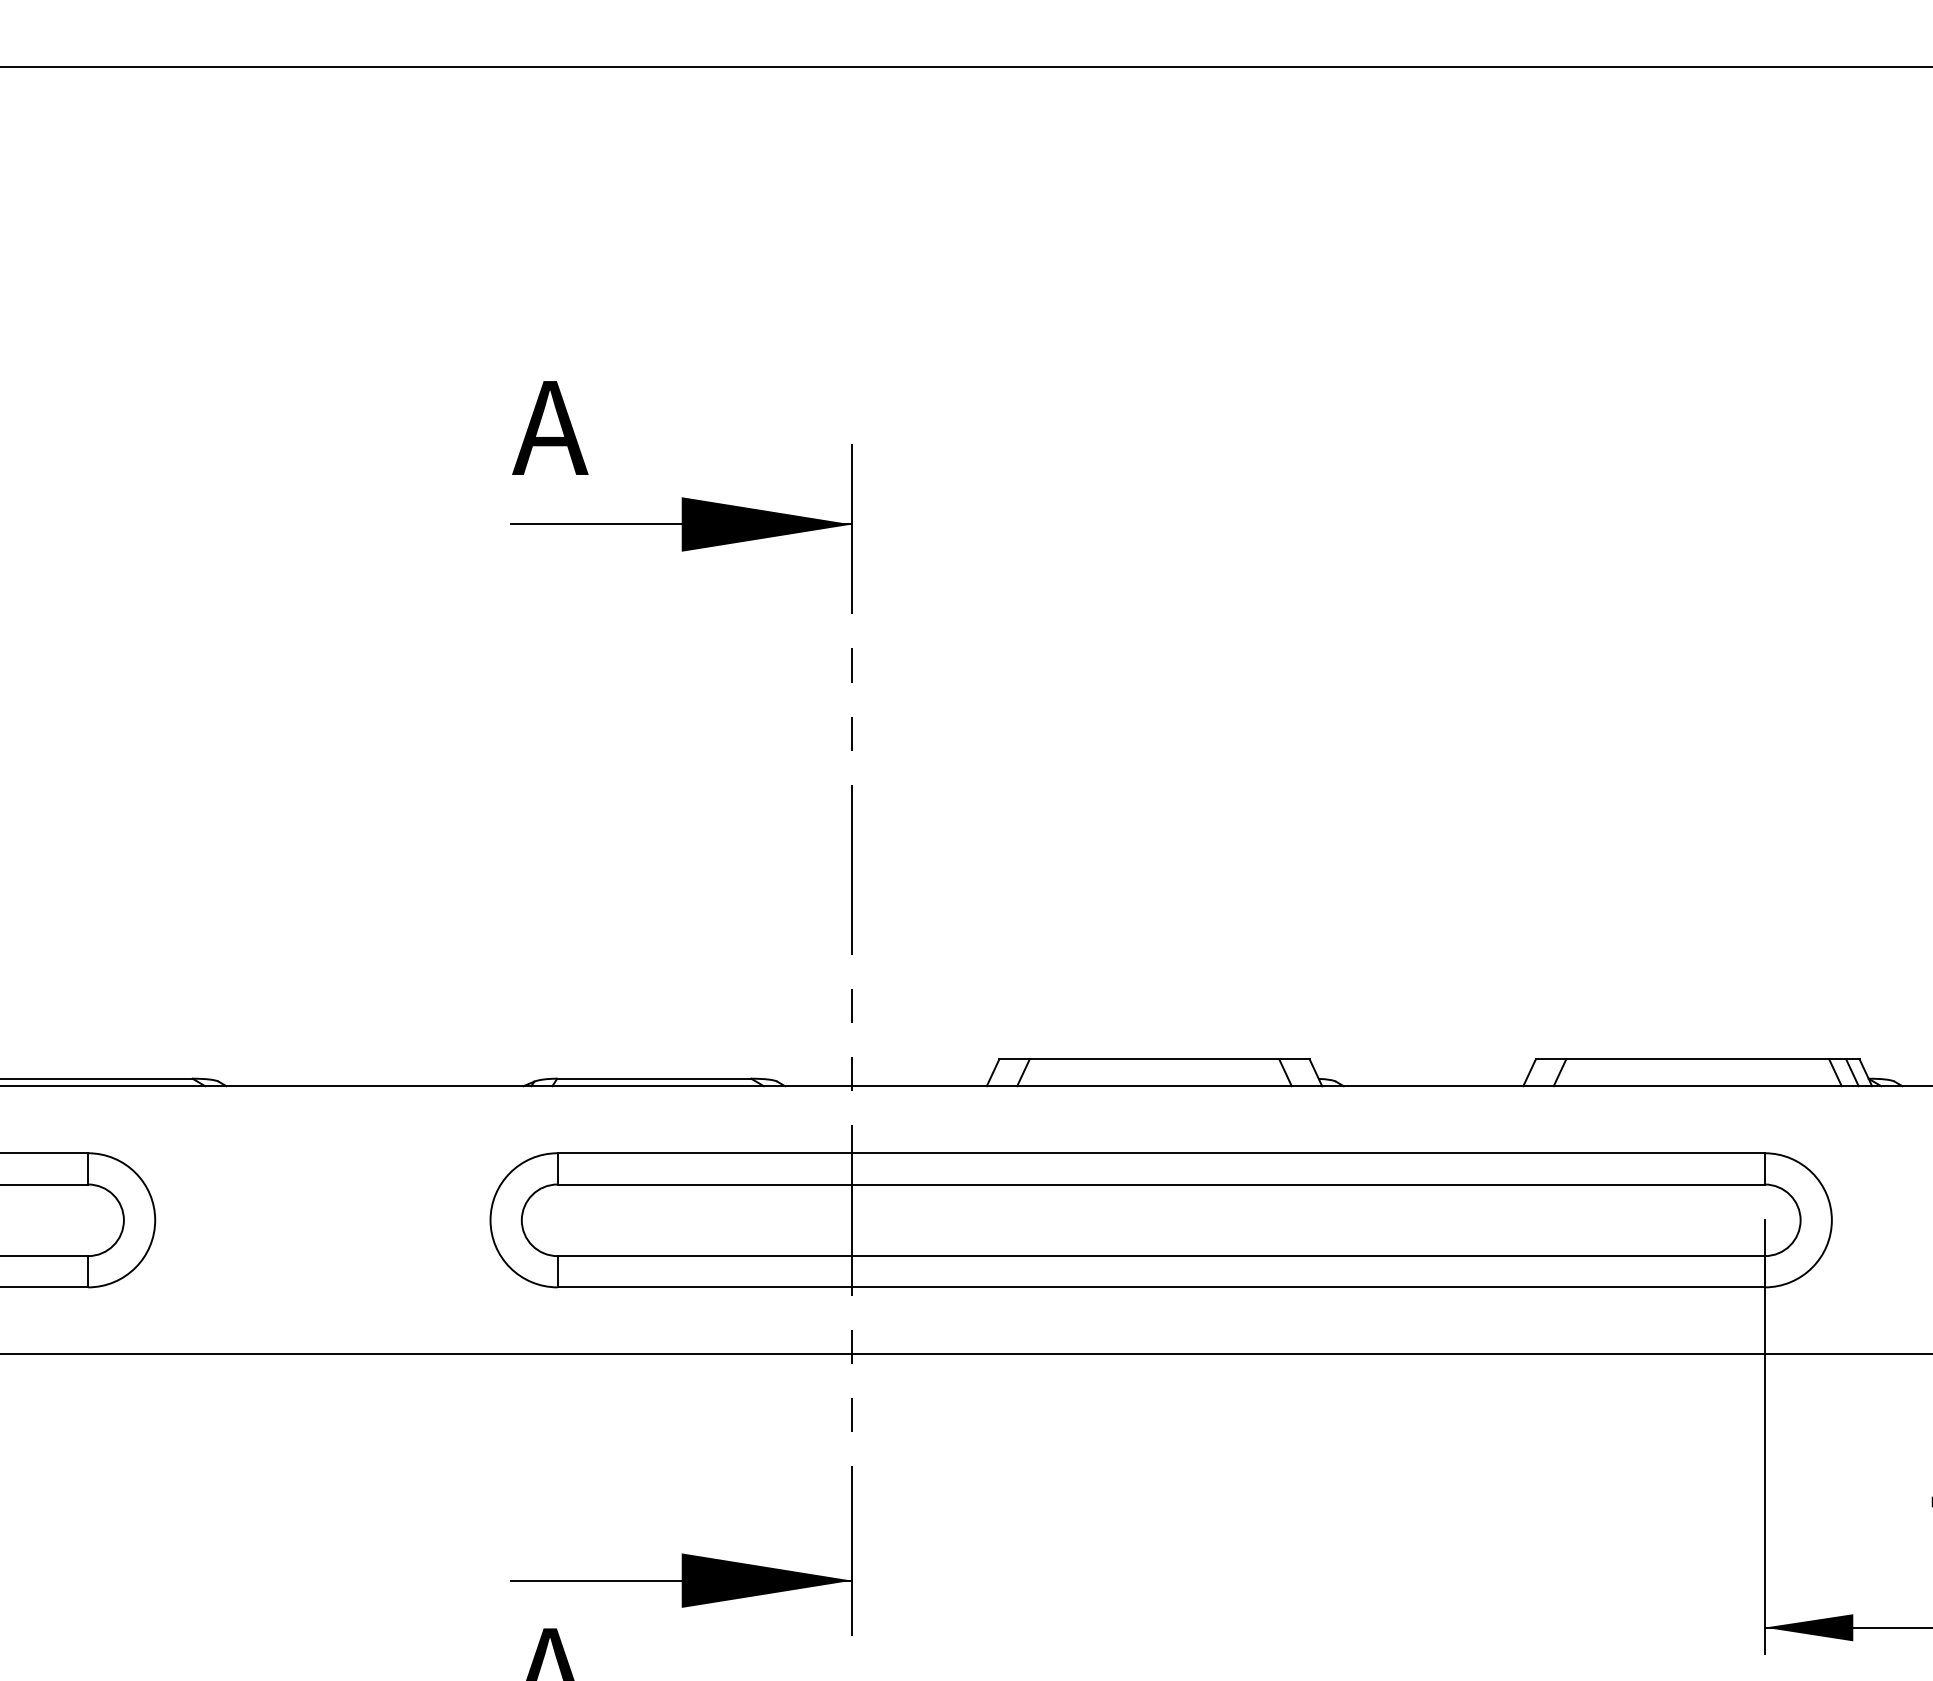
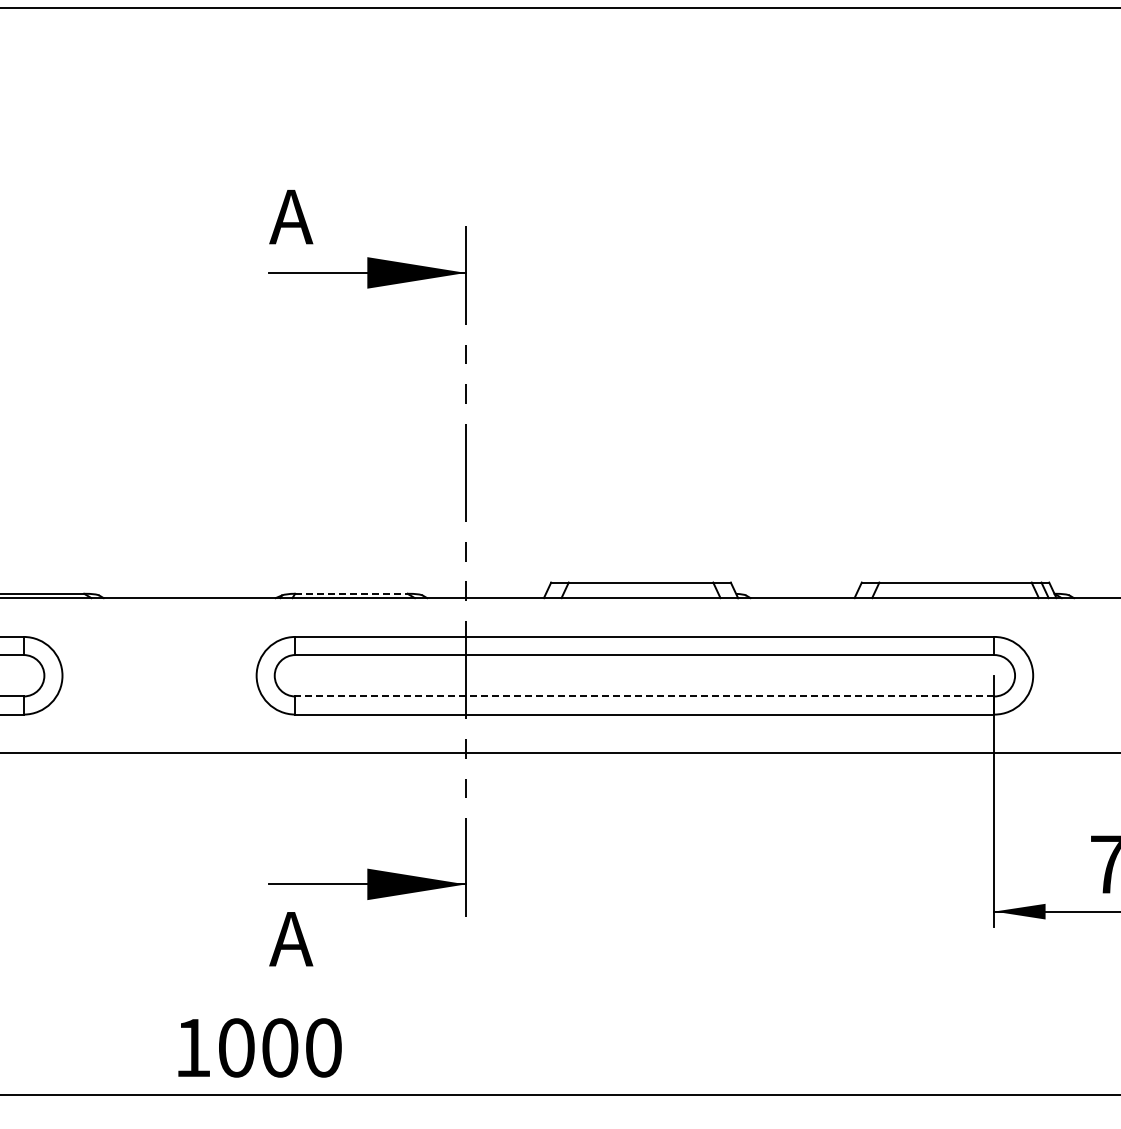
line: (654, 1078) -> (351, 593), solid -> dashed
line: (1160, 1256) -> (644, 696), solid -> dashed

